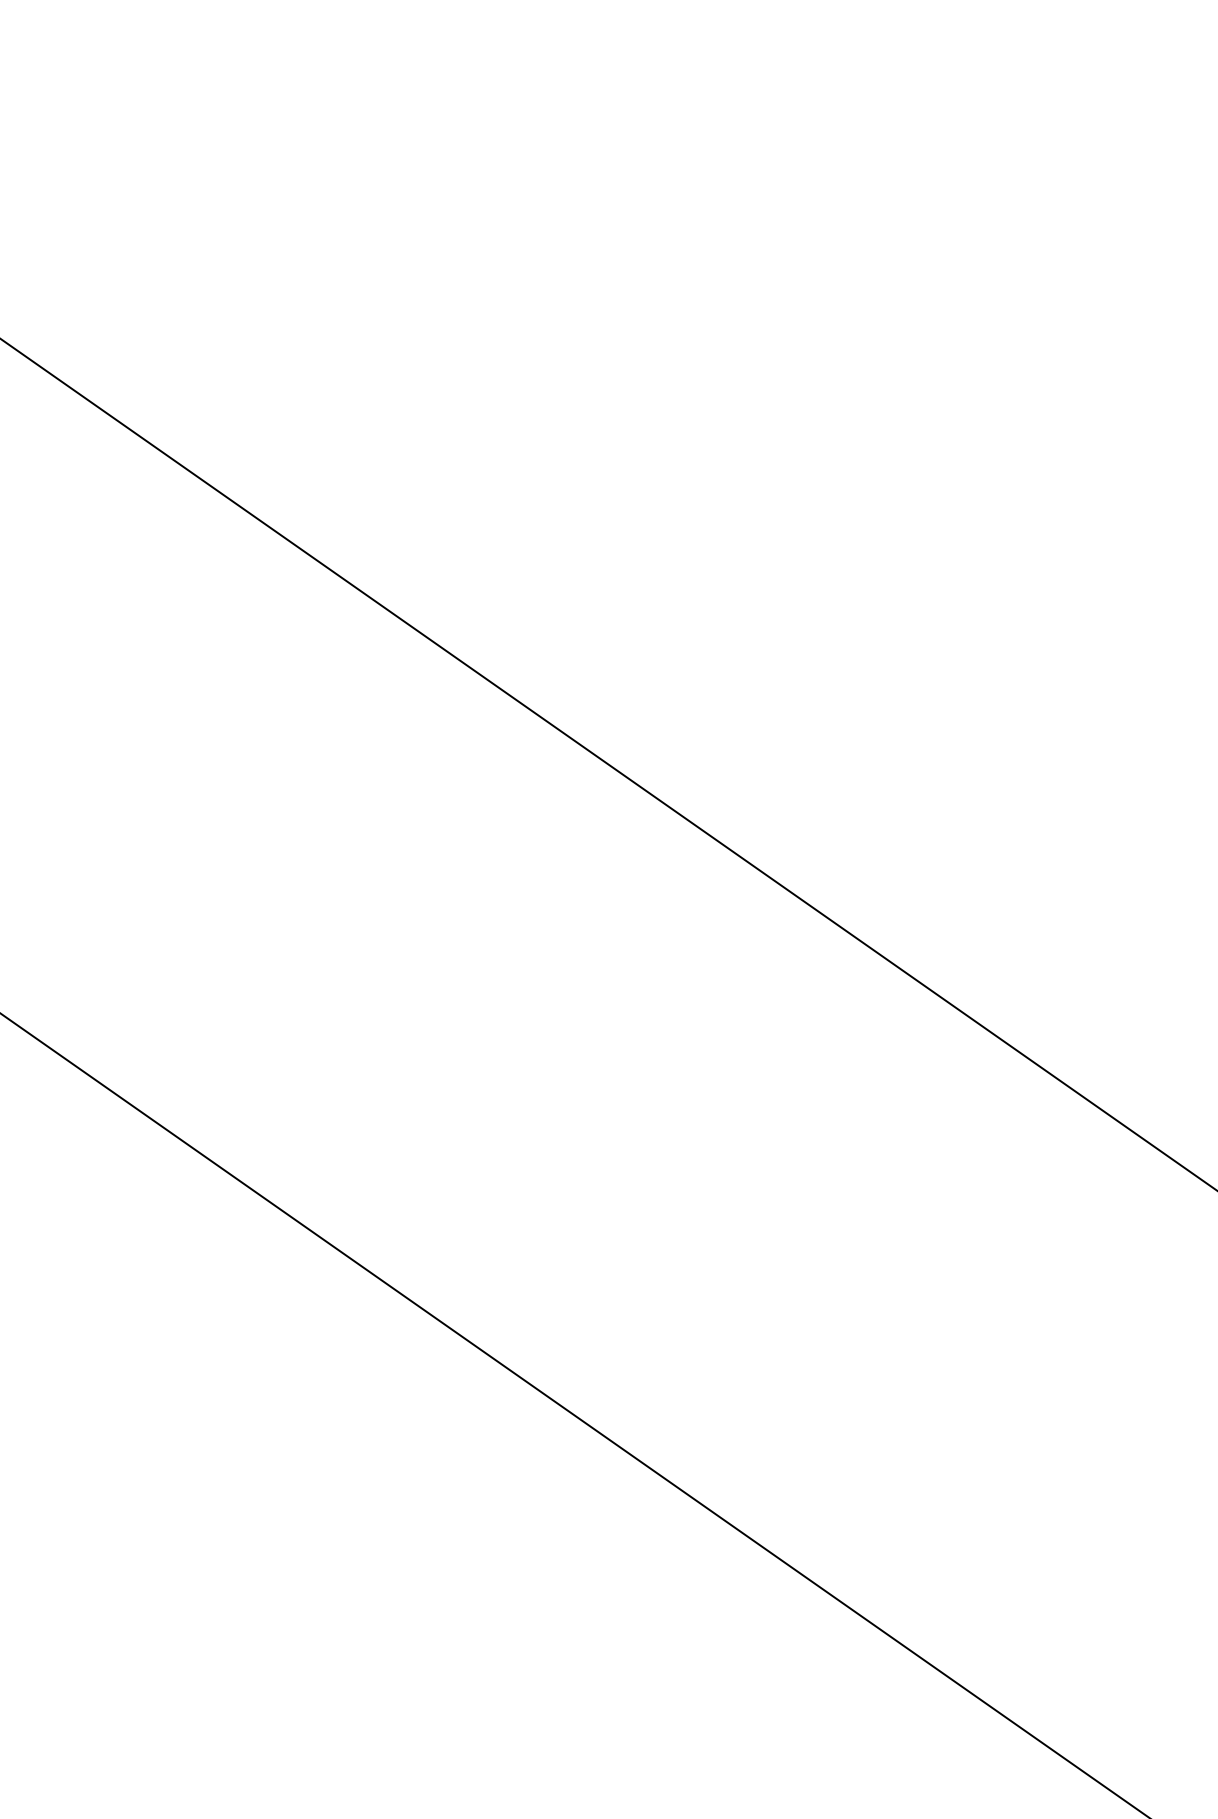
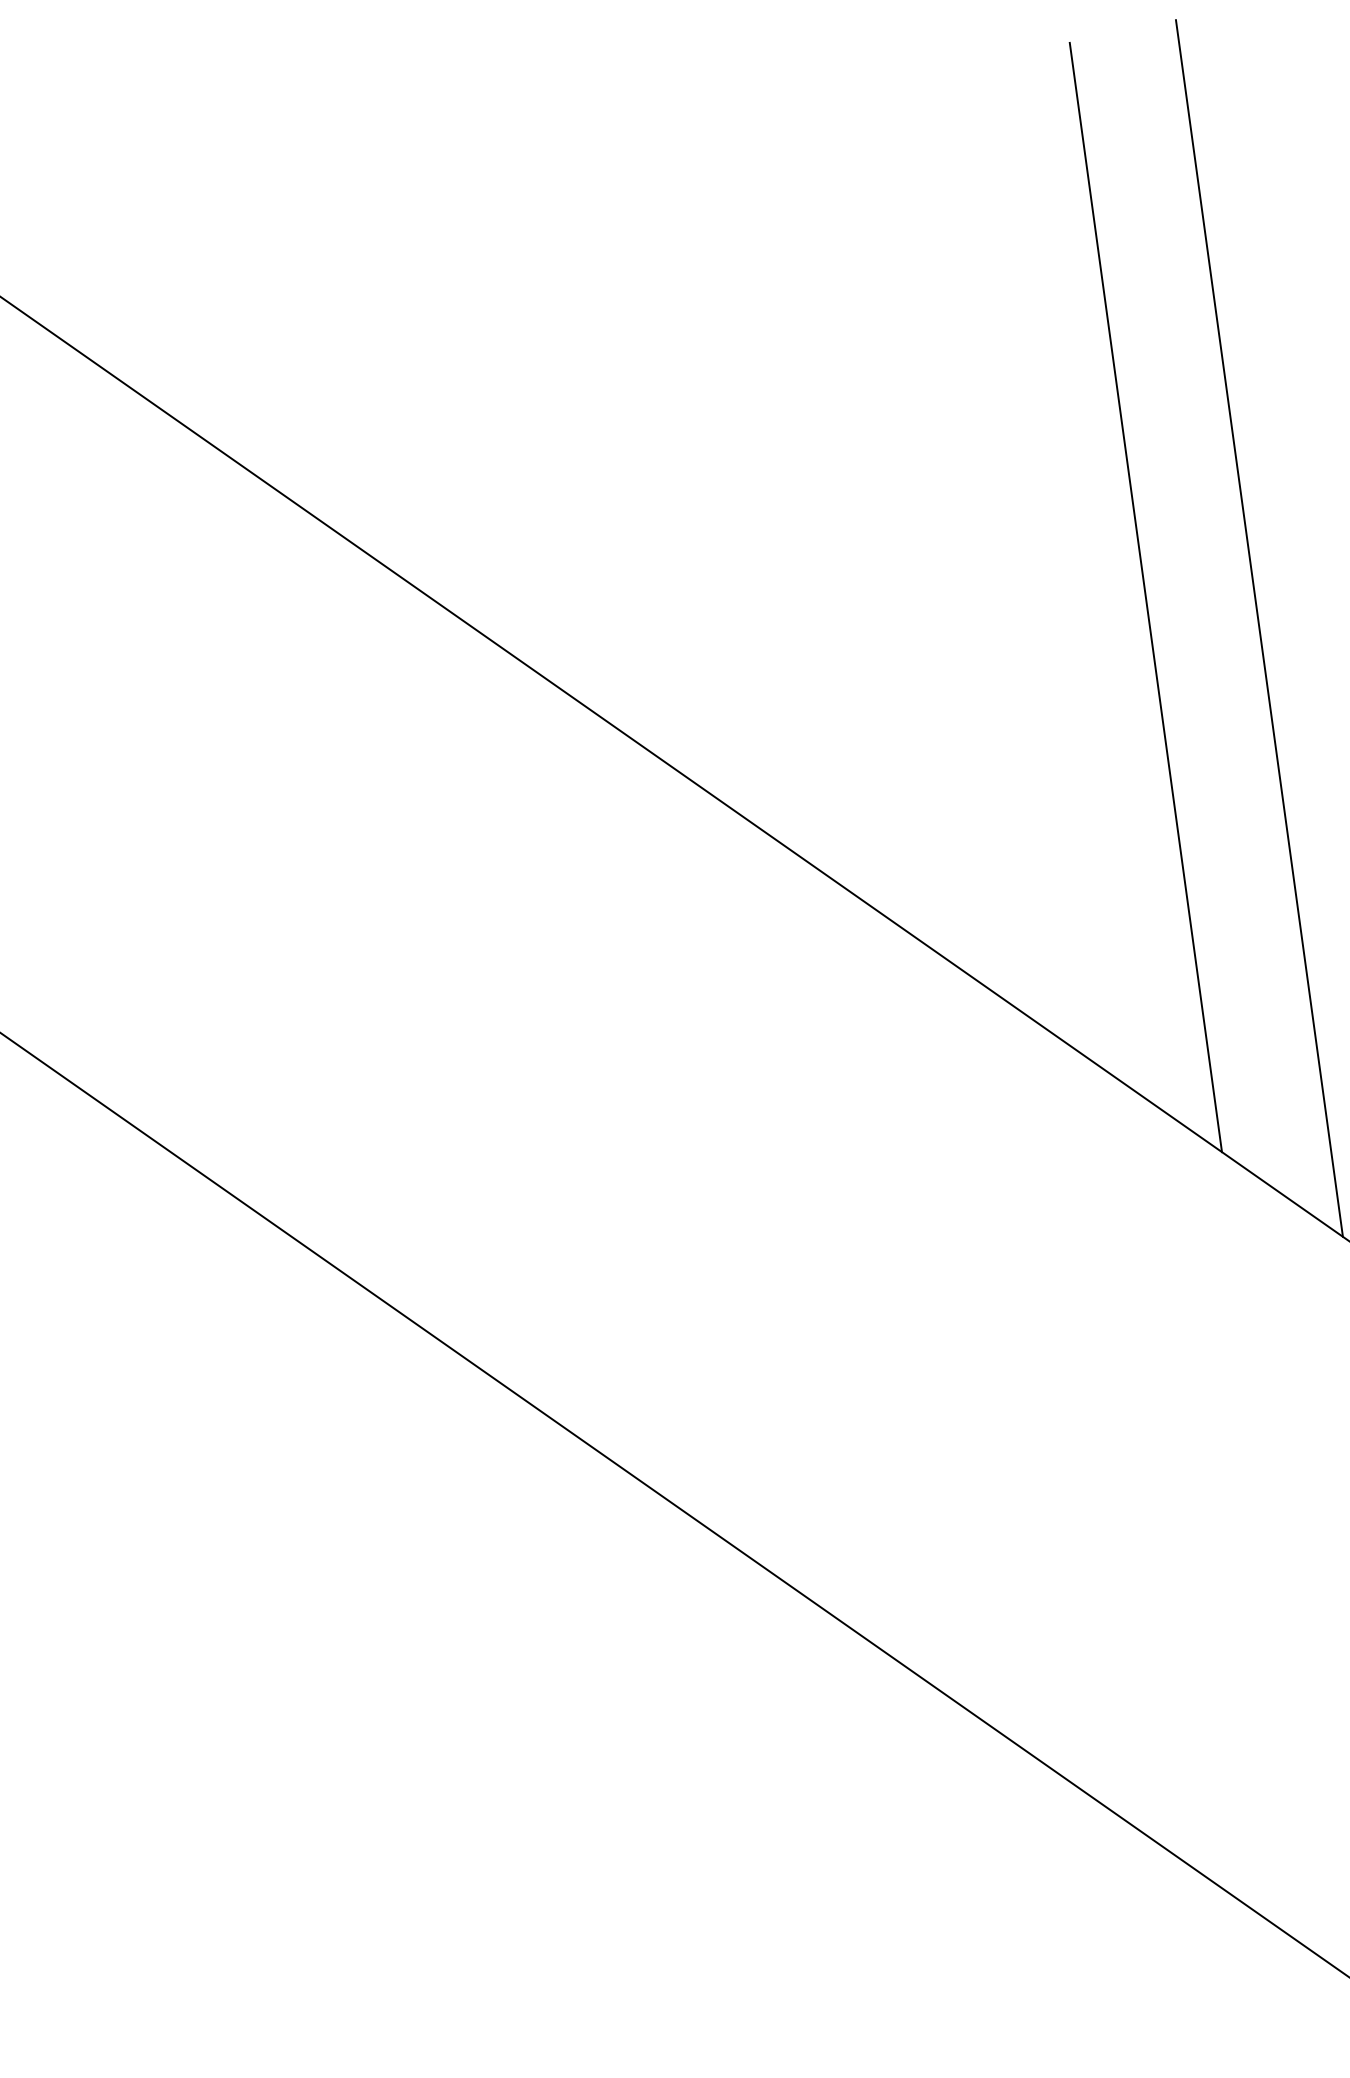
line: (936, 534) -> (1145, 597), added
line: (1039, 563) -> (1258, 628), added

